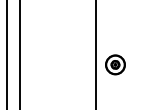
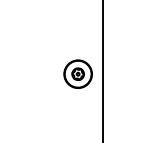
part: (115, 64) -> (78, 73), moved

